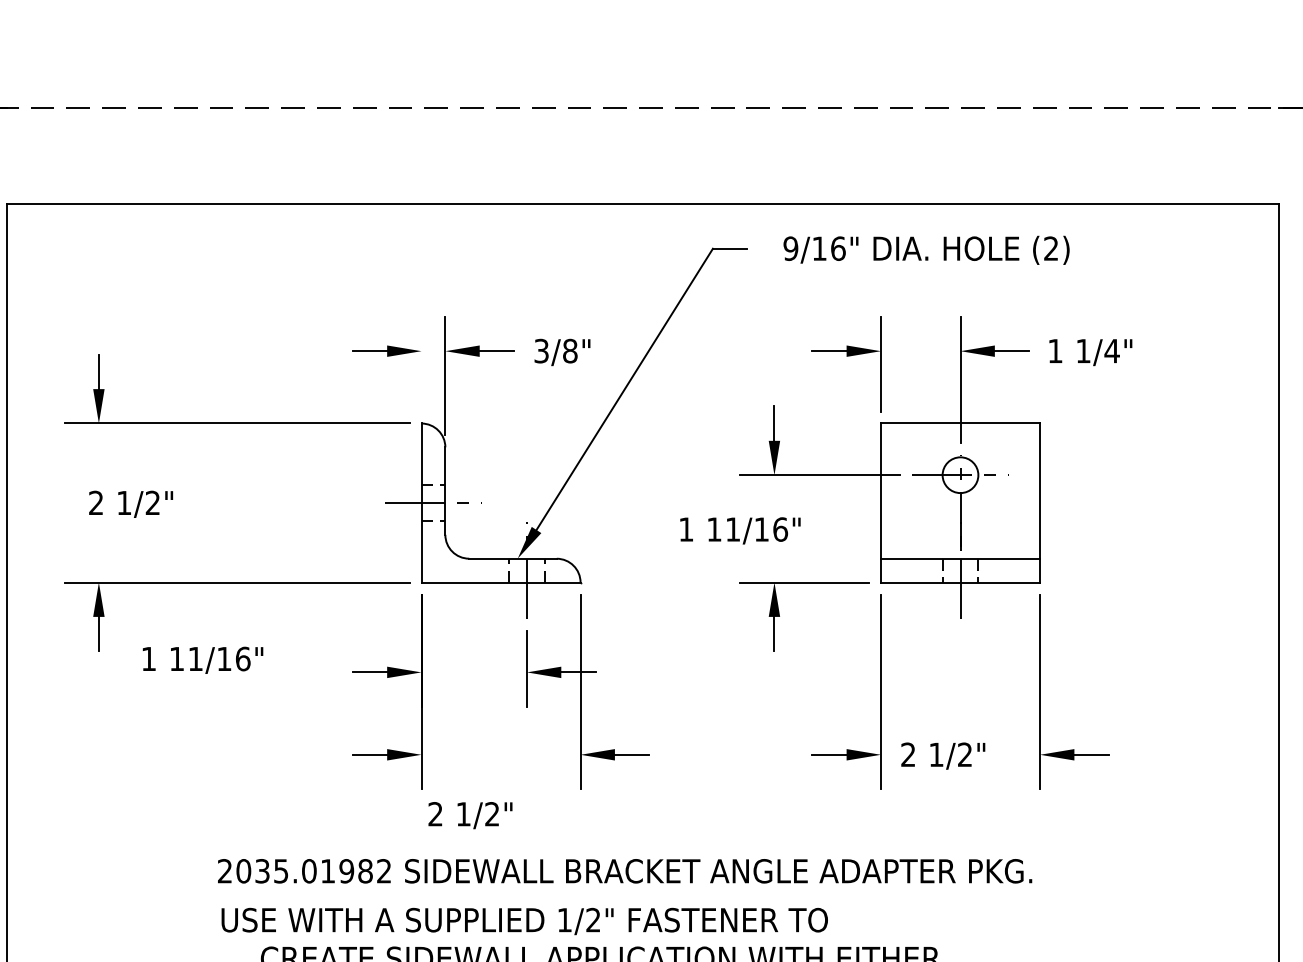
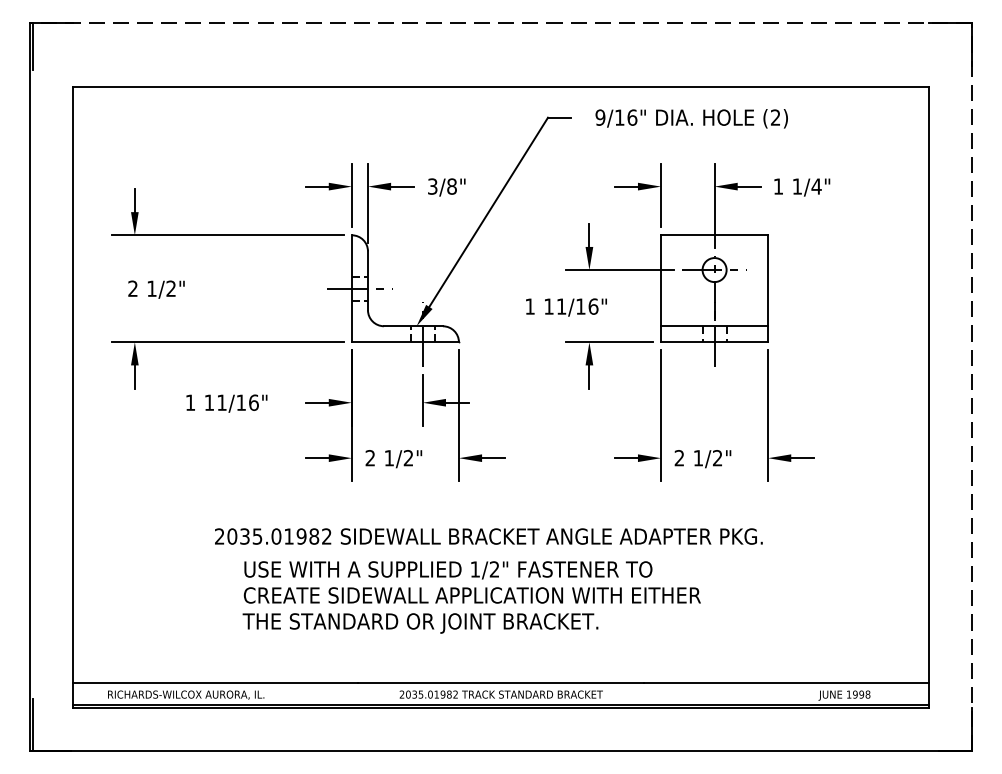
line: (420, 364) -> (351, 195), added
text: (202, 660) -> (226, 403), moved
text: (469, 816) -> (393, 459), moved
text: (524, 921) -> (448, 570), moved

